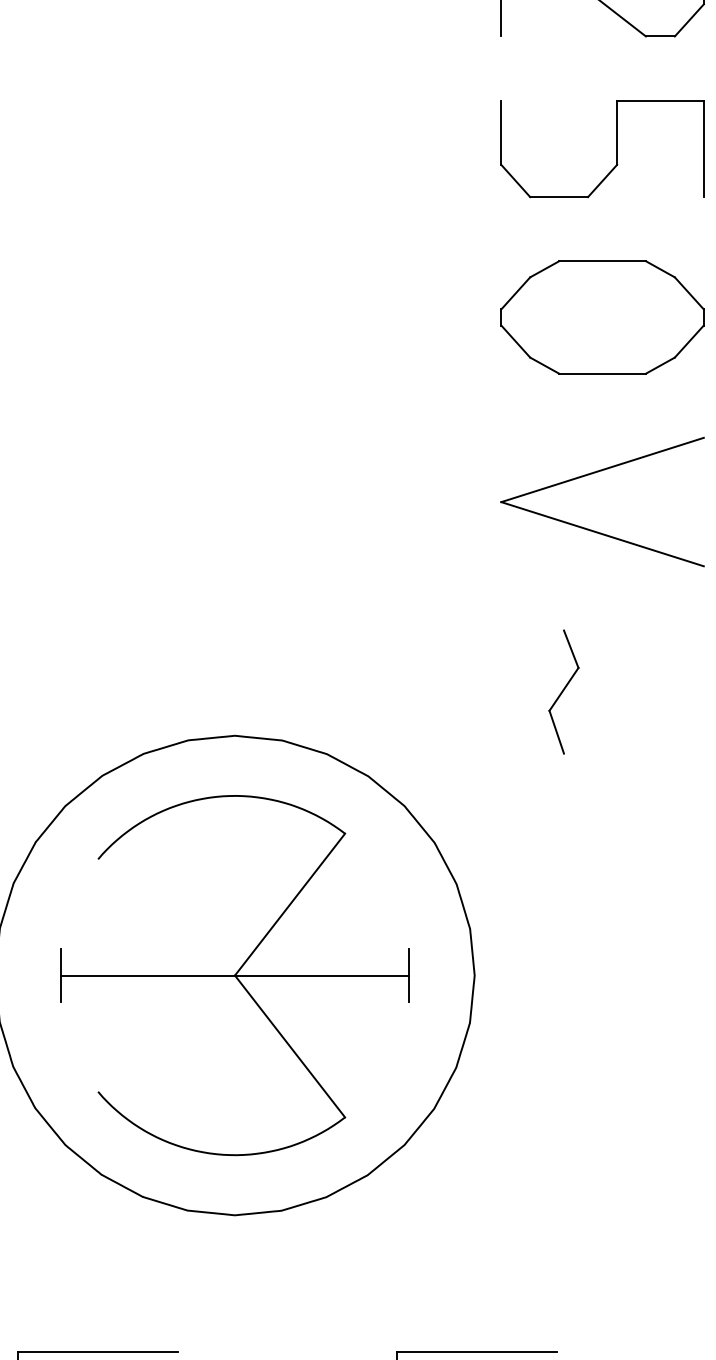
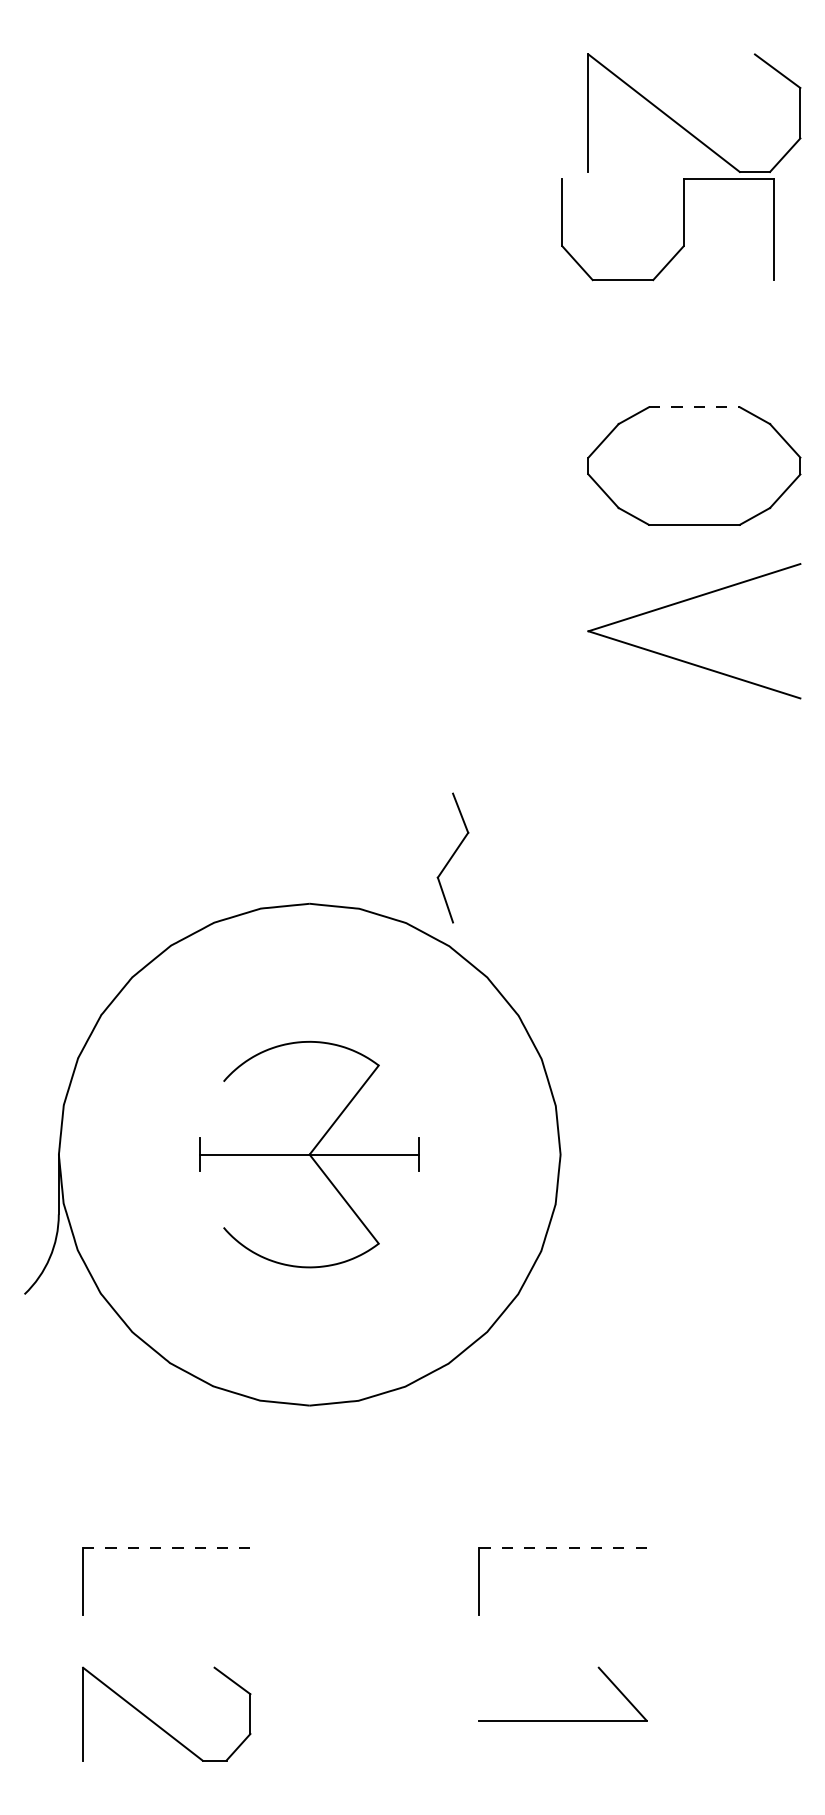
part: (616, 148) -> (683, 229), moved
line: (602, 261) -> (694, 407), solid -> dashed
part: (593, 530) -> (684, 660), moved
part: (563, 691) -> (452, 857), moved
part: (234, 975) -> (309, 1154), size x0.6
line: (98, 1351) -> (166, 1548), solid -> dashed
line: (477, 1351) -> (563, 1548), solid -> dashed

